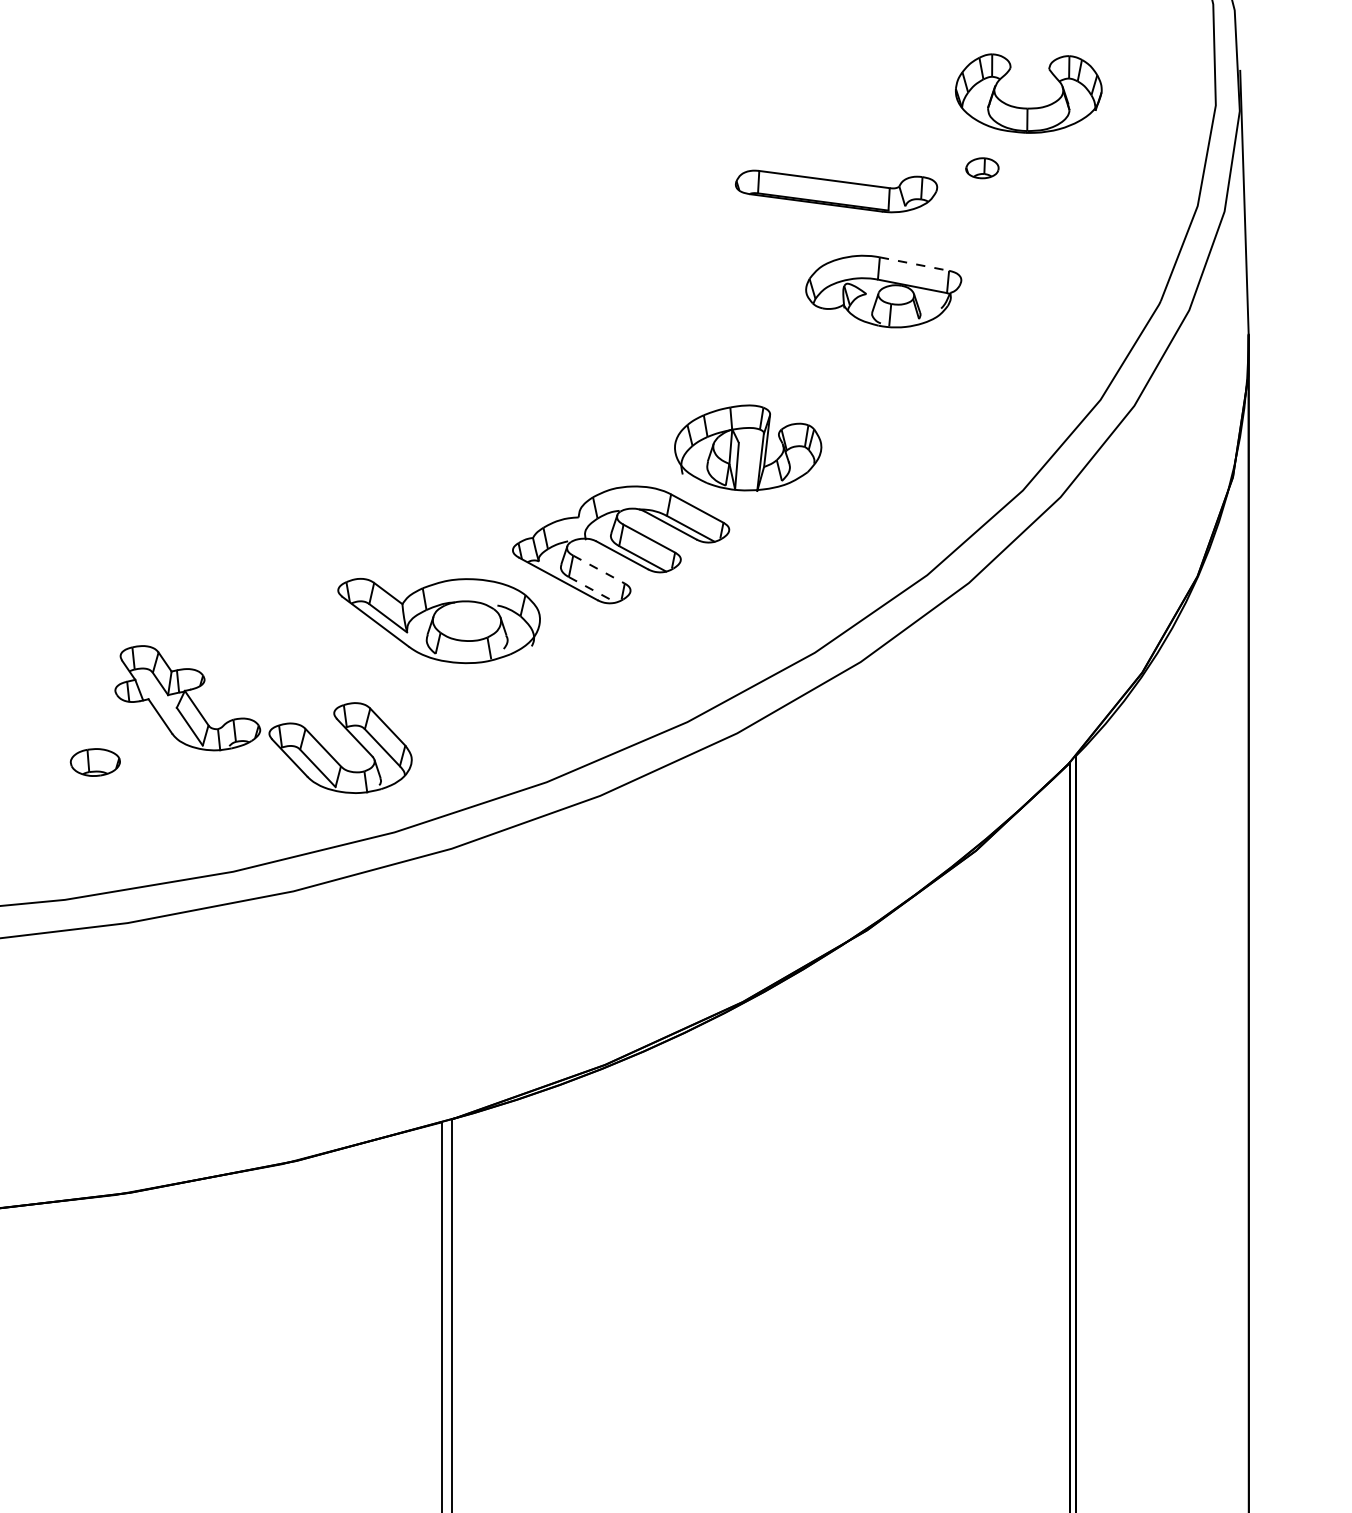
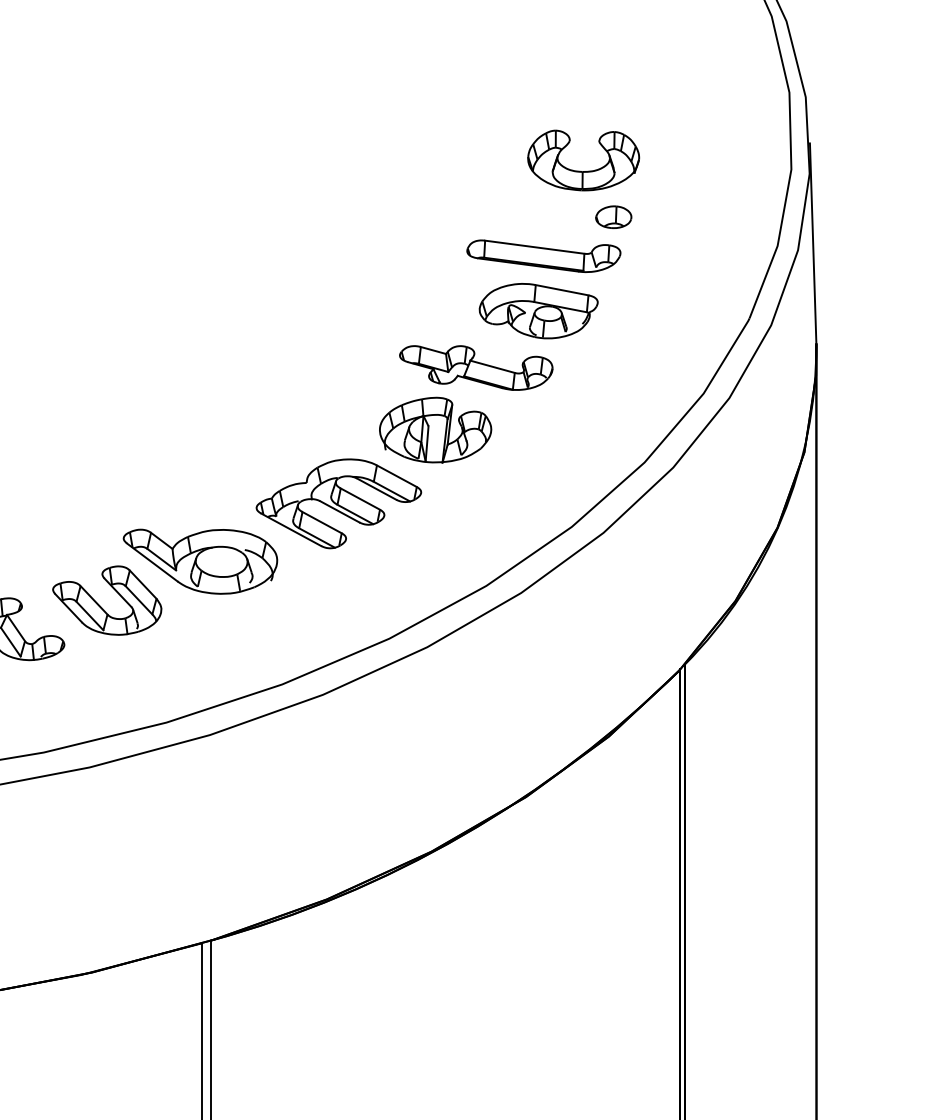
part: (1028, 107) -> (583, 171), moved
part: (982, 168) -> (613, 217), size x1.43
part: (836, 191) -> (543, 256), moved
line: (914, 264) -> (562, 290), dashed -> solid
part: (801, 366) -> (476, 368), added
line: (599, 569) -> (322, 522), dashed -> solid
line: (592, 589) -> (317, 537), dashed -> solid
part: (331, 754) -> (100, 605), moved

